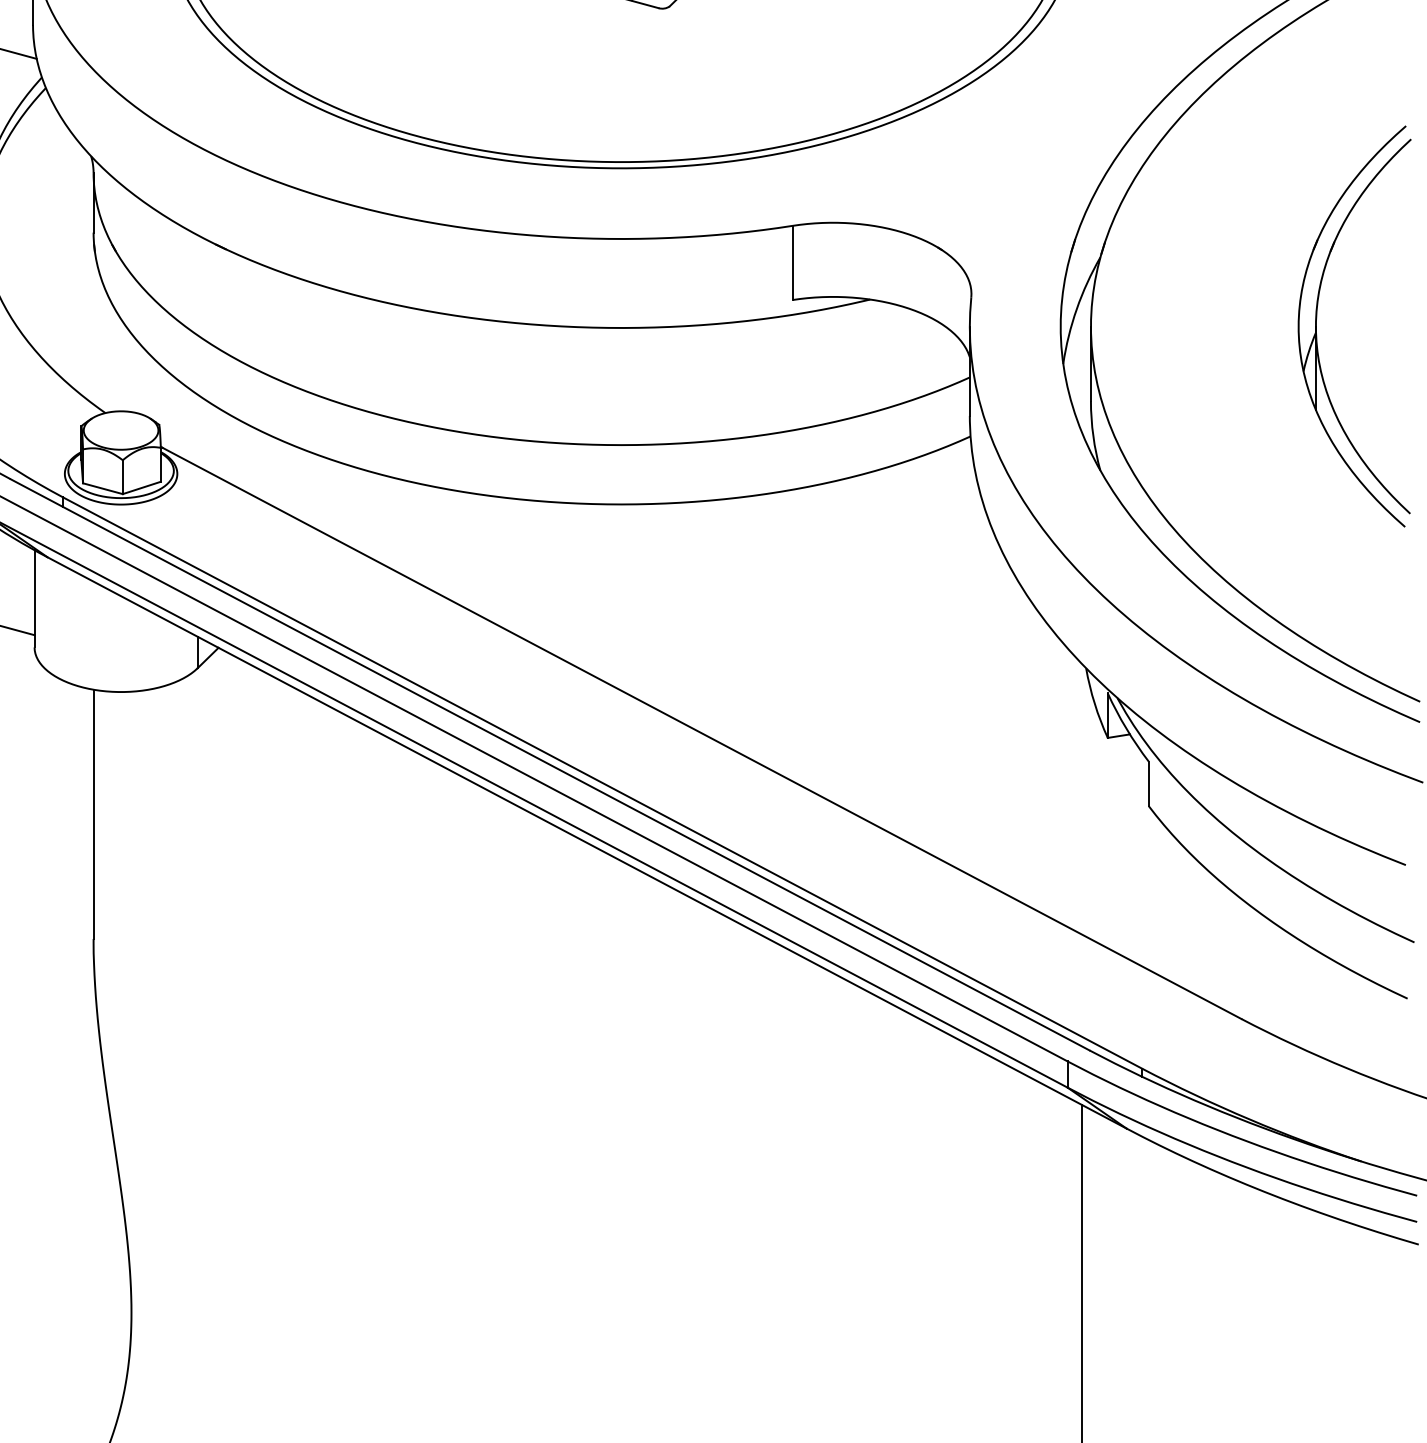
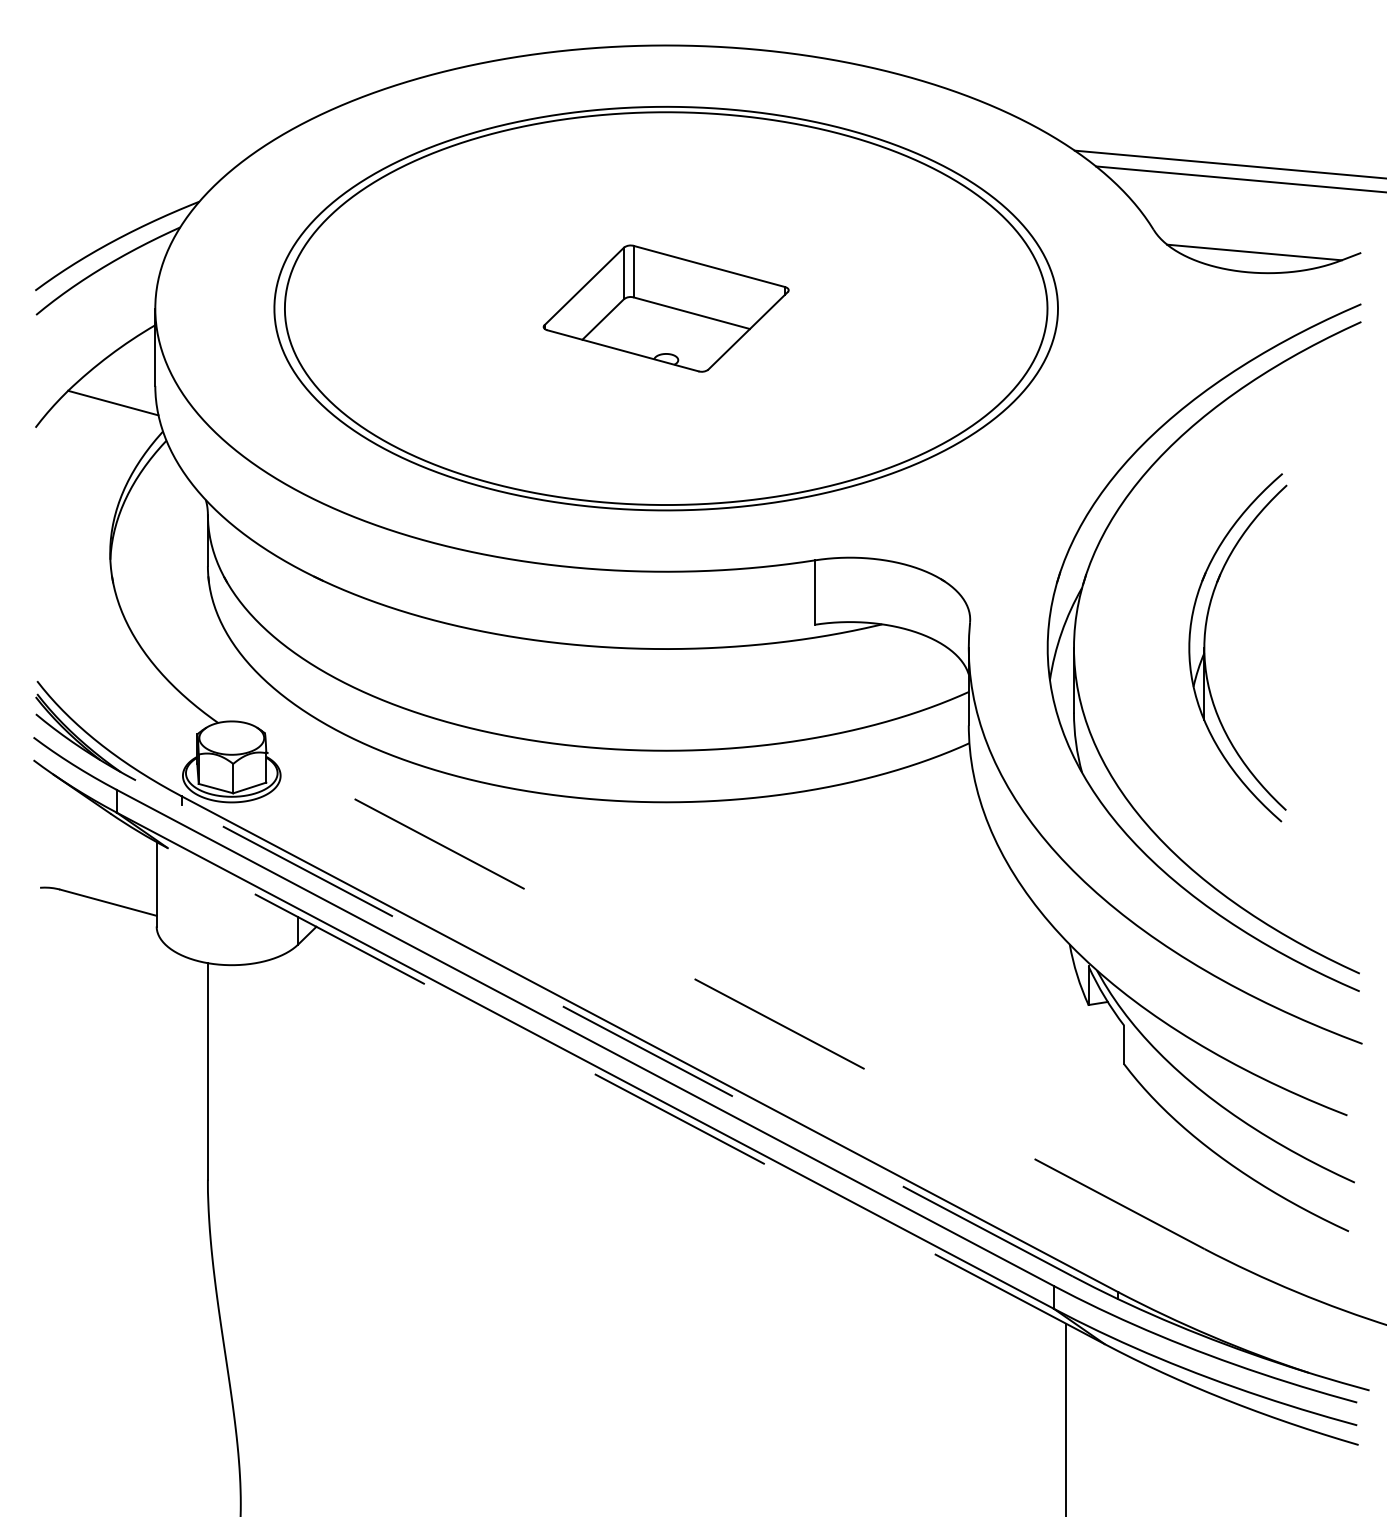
part: (1317, 326) -> (1205, 647), moved
line: (701, 732) -> (735, 1000), solid -> dashed
line: (549, 764) -> (603, 1028), solid -> dashed
line: (586, 842) -> (635, 1095), solid -> dashed

